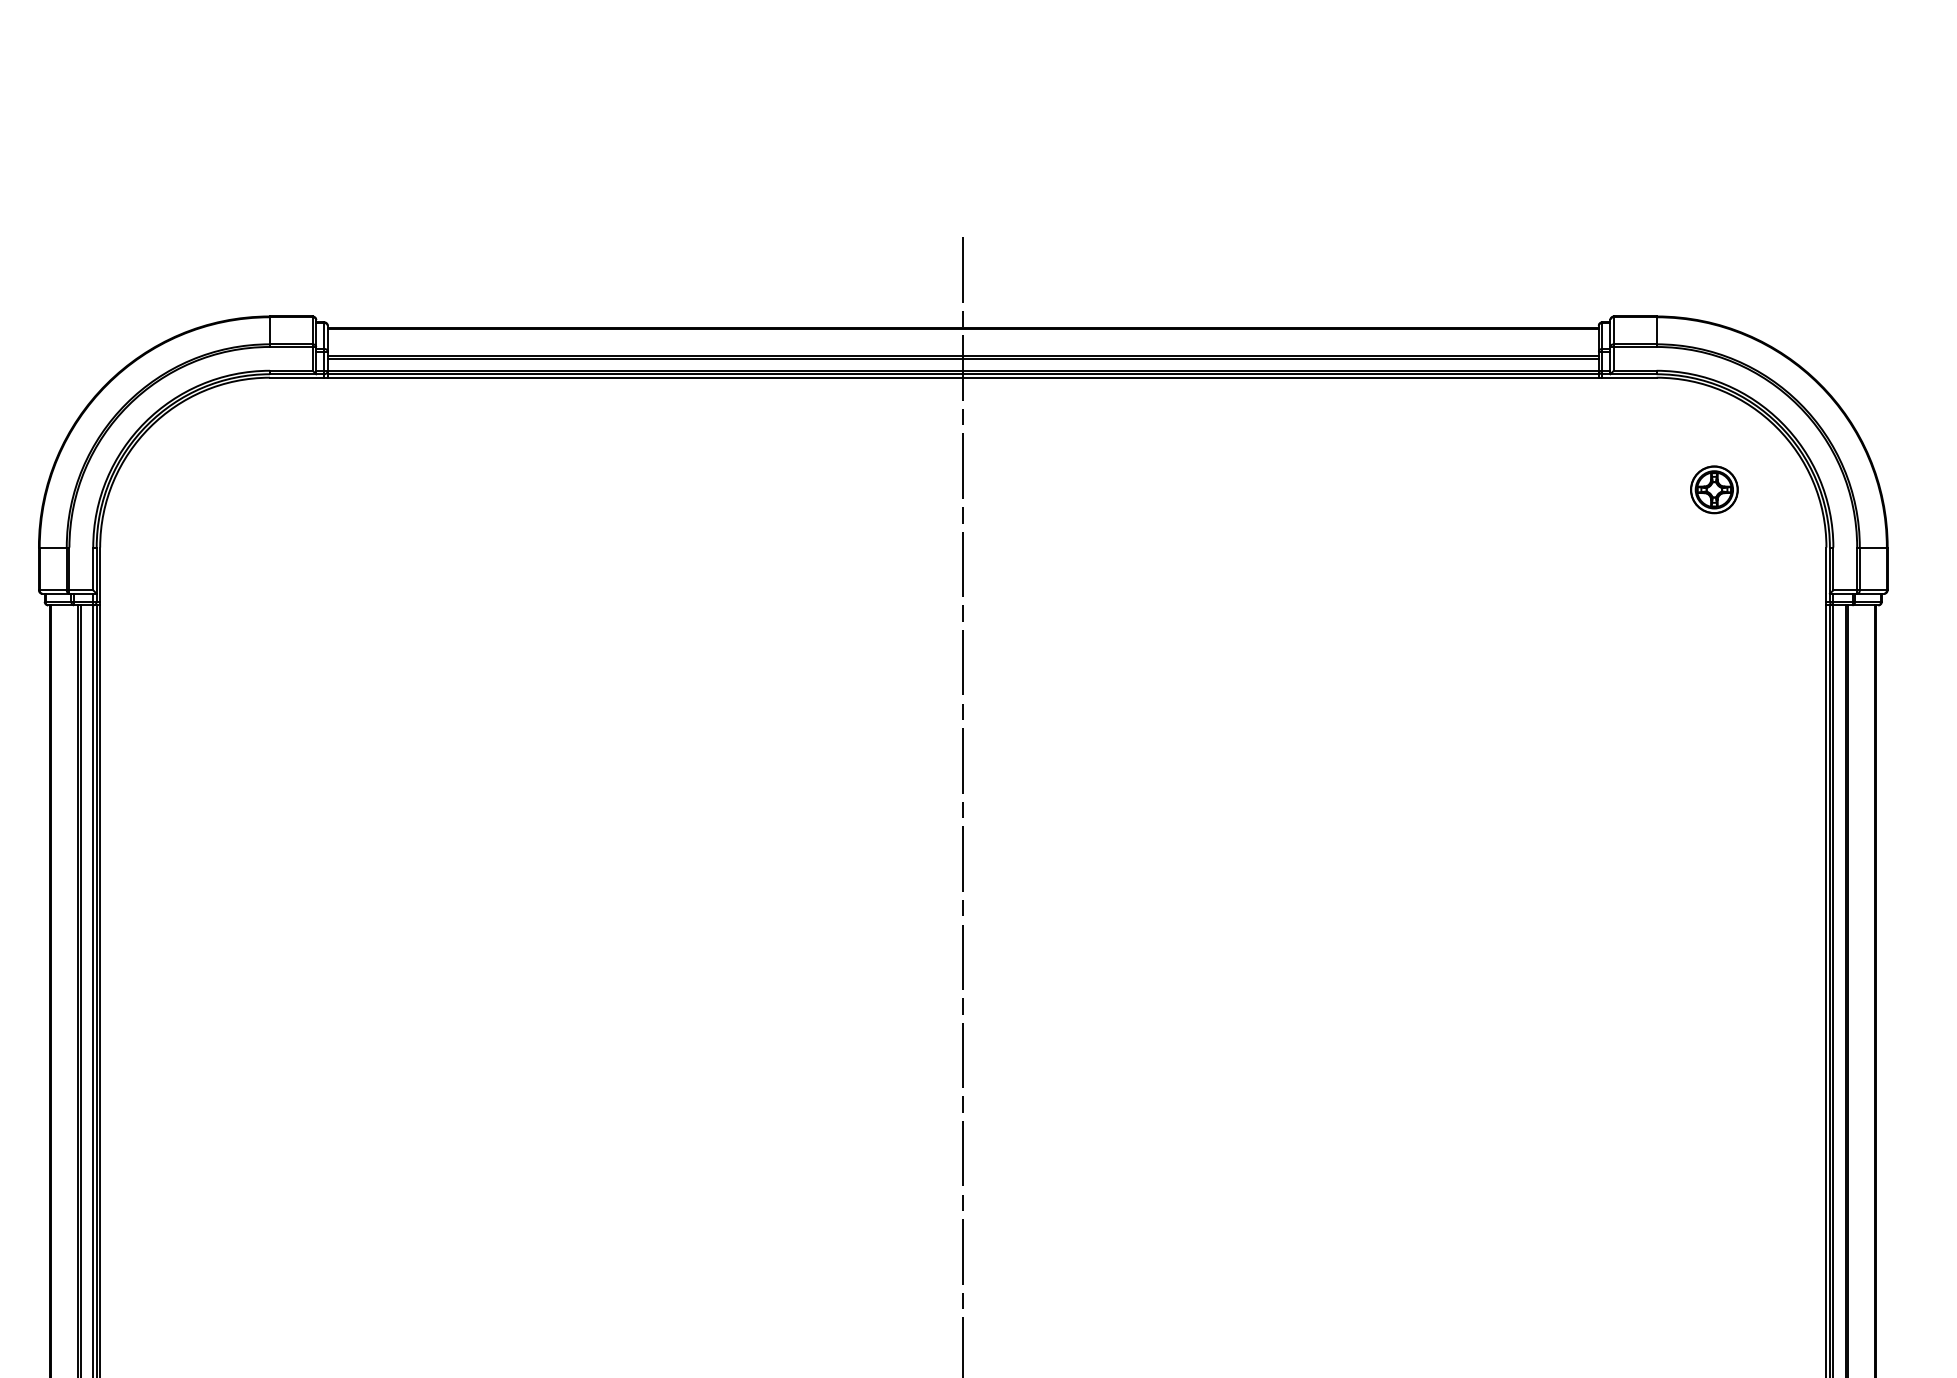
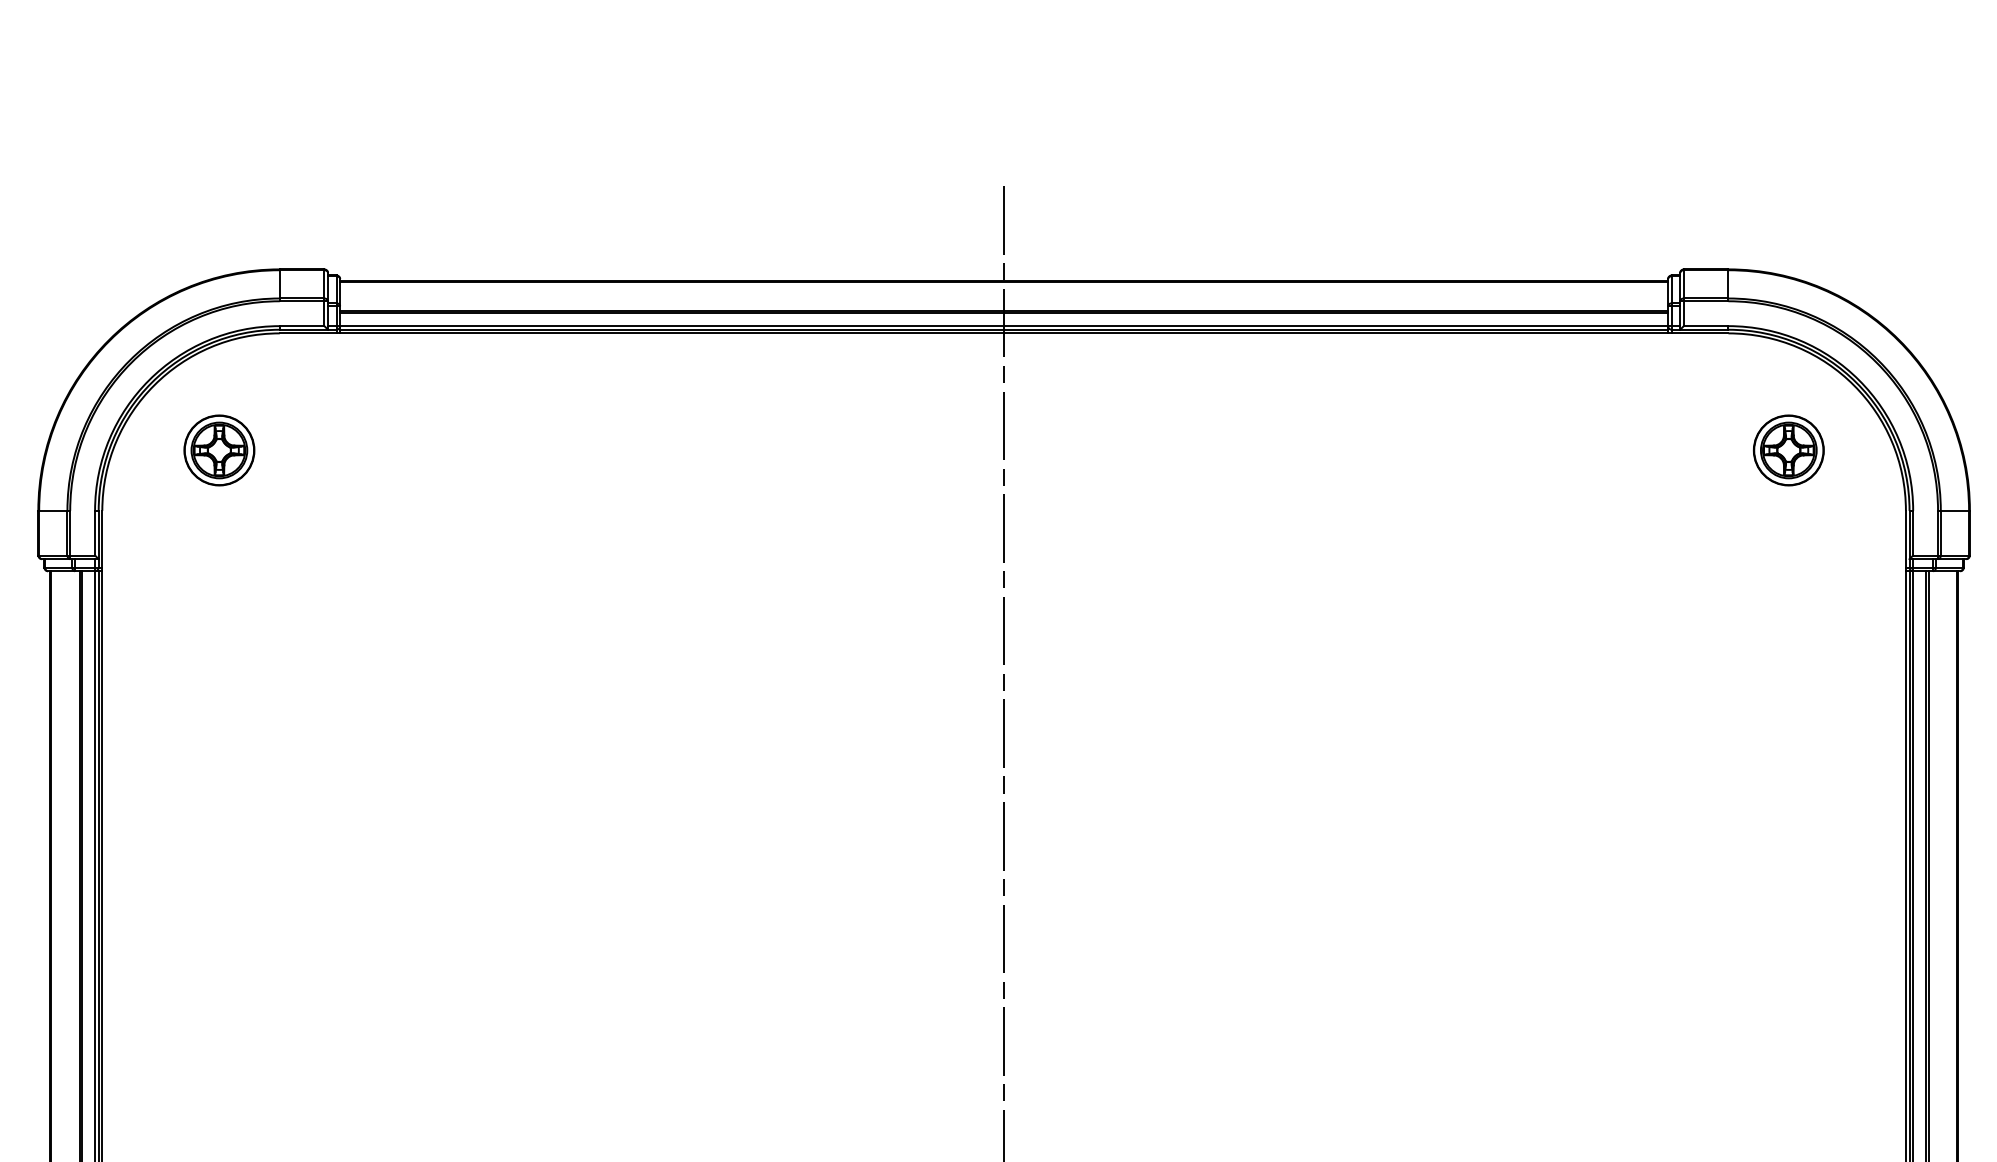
part: (211, 489) -> (218, 450), added
part: (1714, 489) -> (1788, 450), size x1.43

